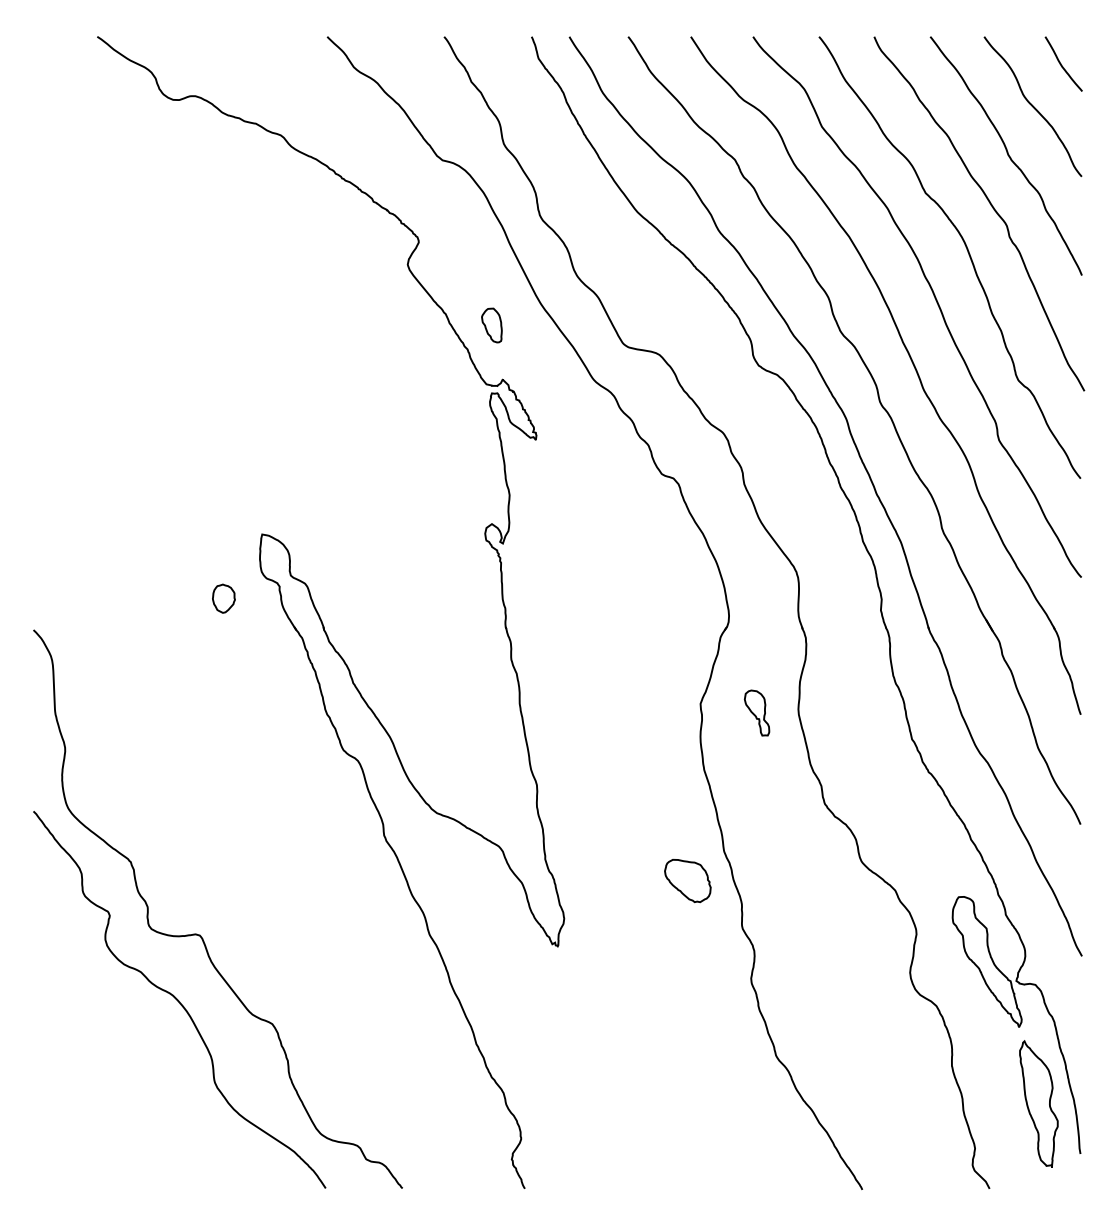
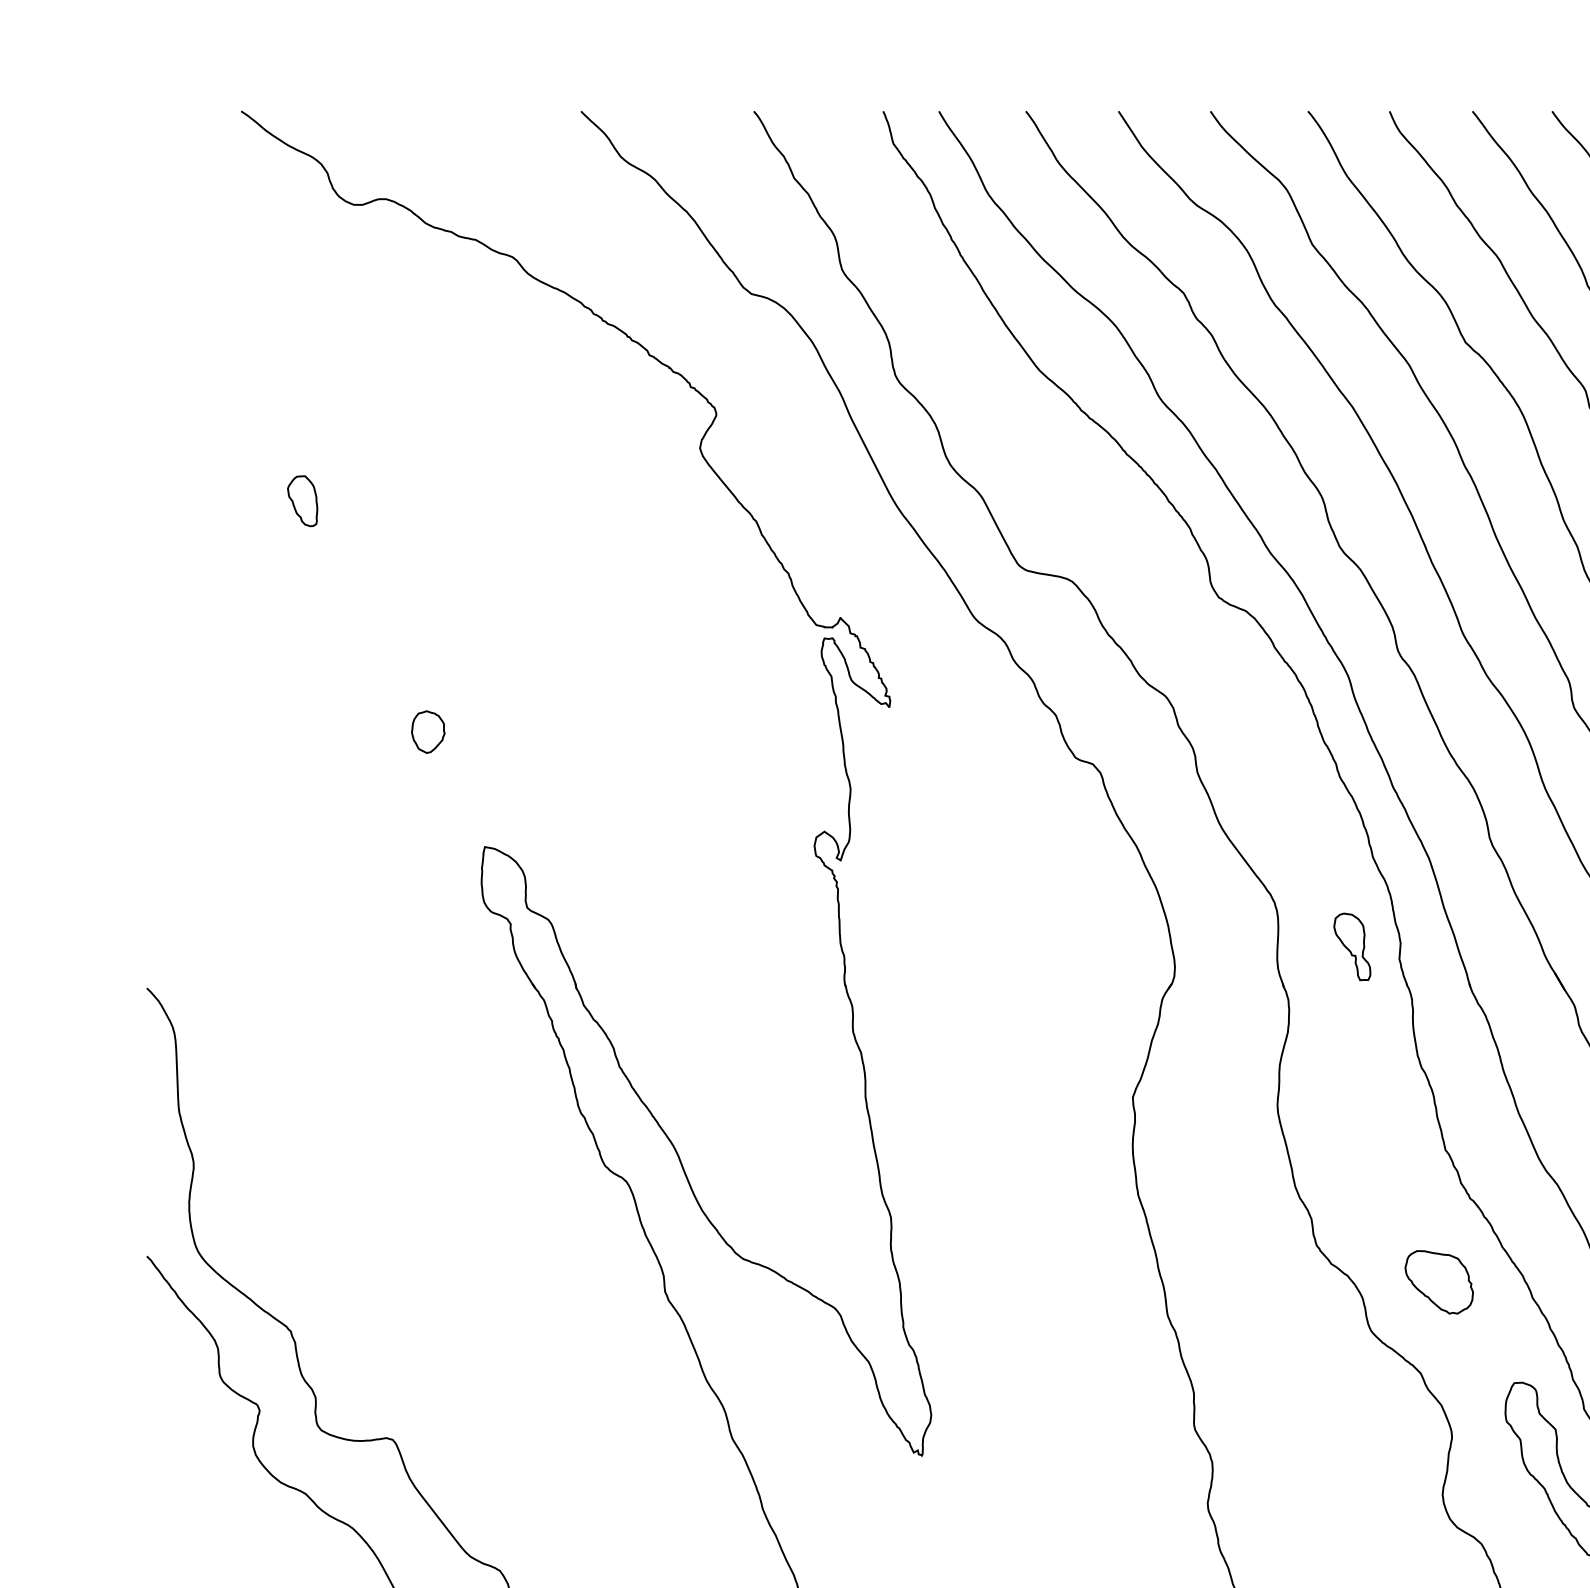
part: (491, 325) -> (302, 501), moved
part: (223, 598) -> (427, 731), moved
part: (757, 712) -> (1352, 946), moved
part: (687, 881) -> (1438, 1283), moved

